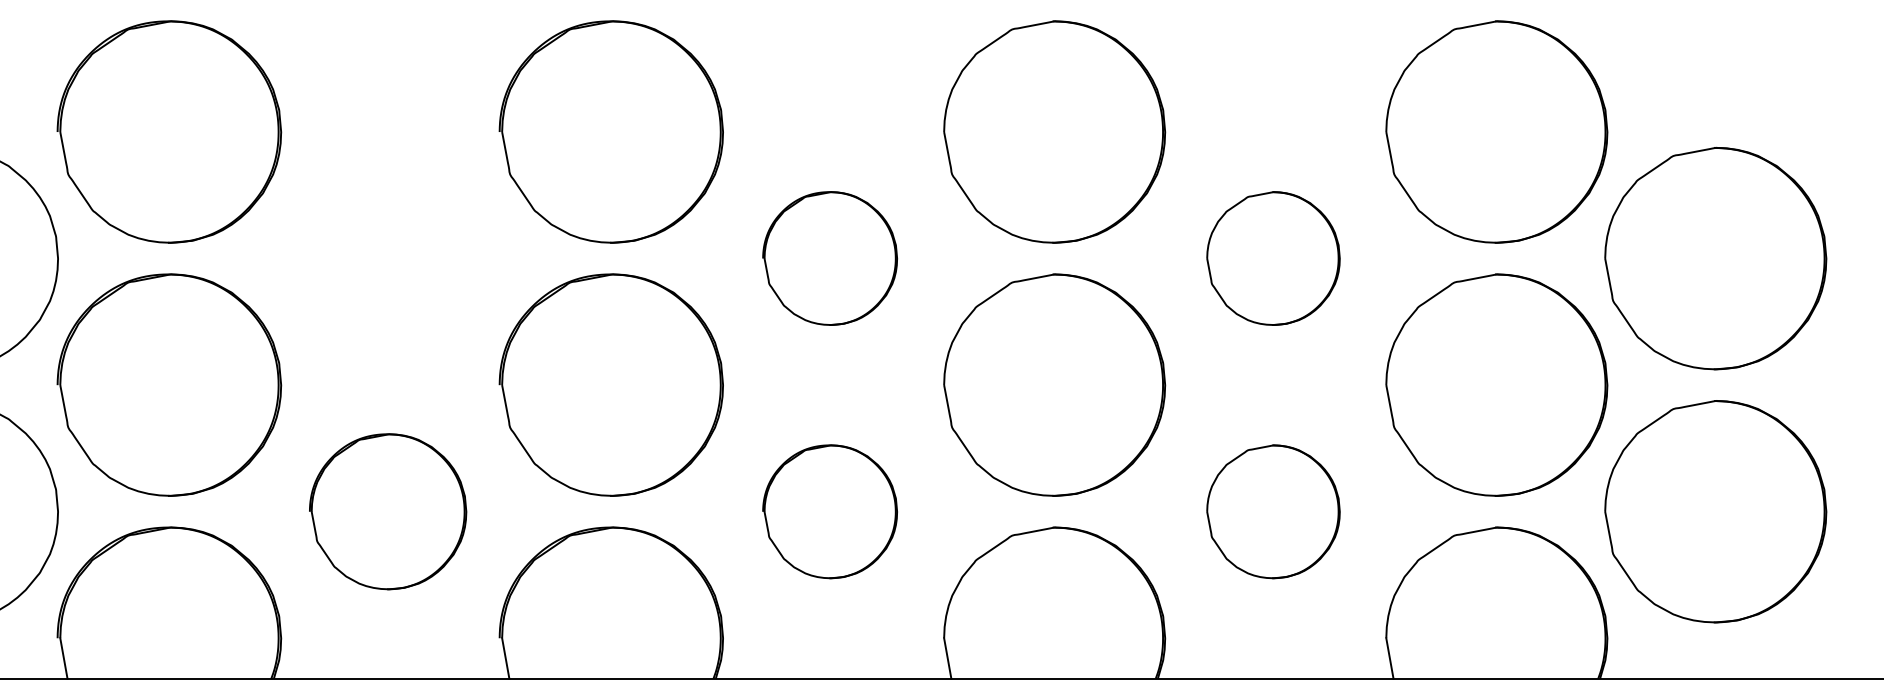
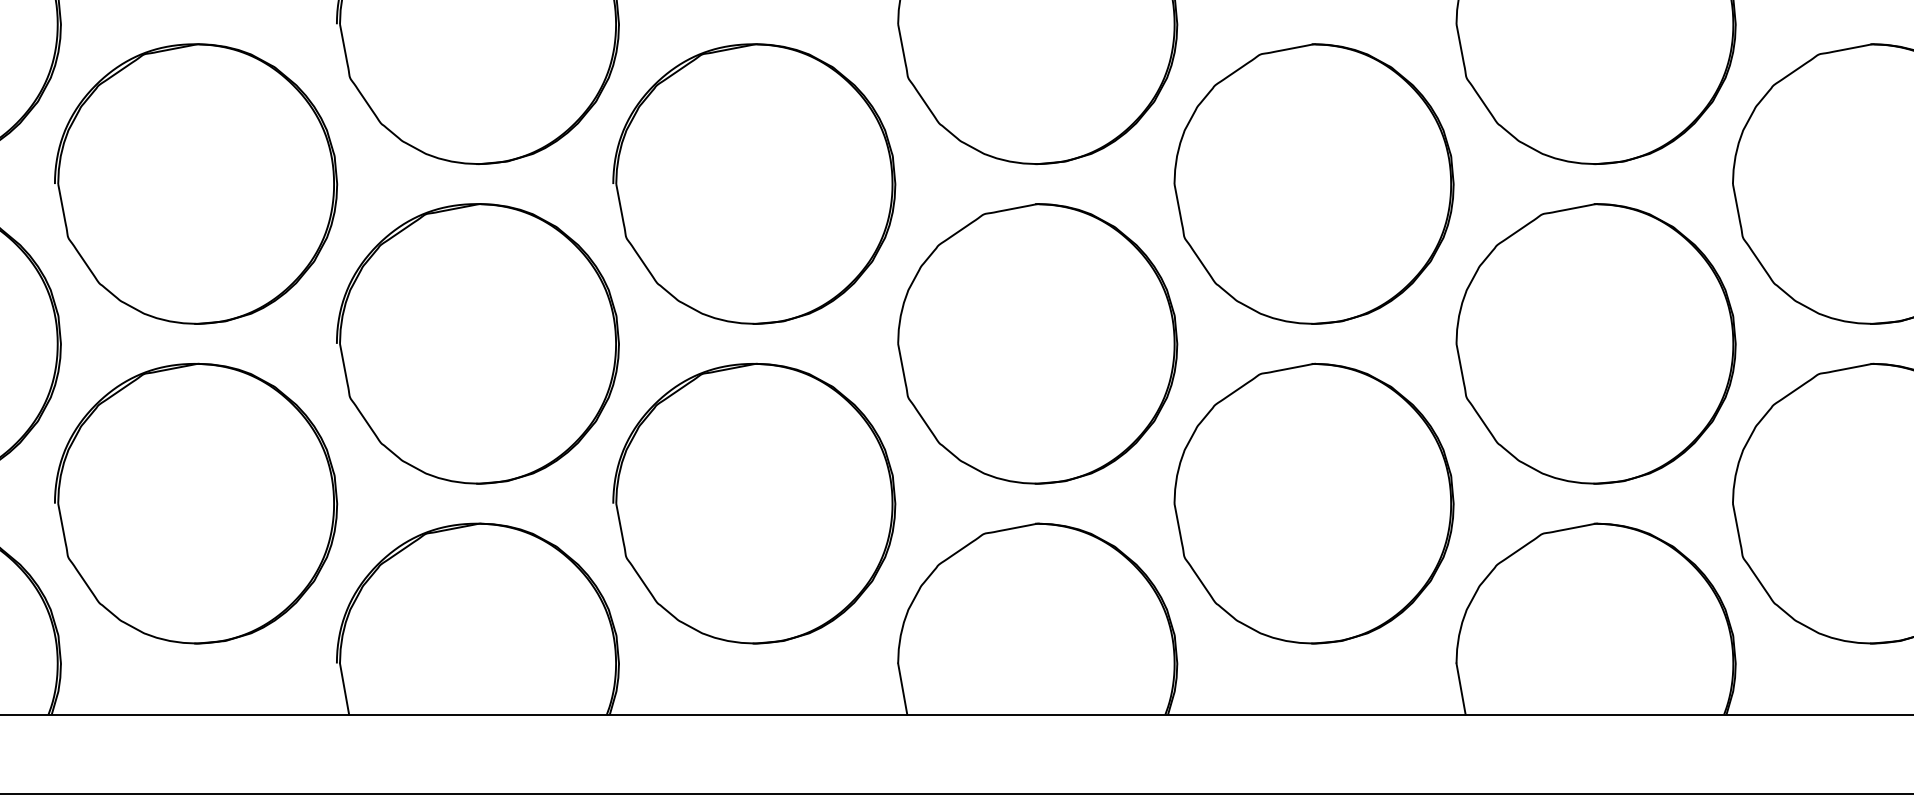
part: (387, 258) -> (195, 183), added
part: (829, 258) -> (753, 183), size x1.67
part: (1273, 258) -> (1314, 183), size x1.67
part: (387, 511) -> (195, 503), size x1.43
part: (829, 511) -> (753, 503), size x1.67
part: (1273, 511) -> (1314, 503), size x1.67

